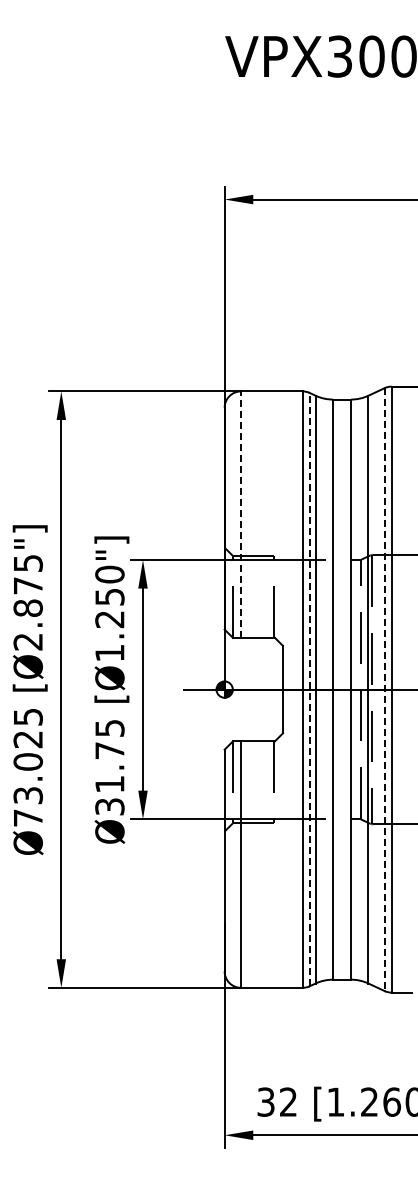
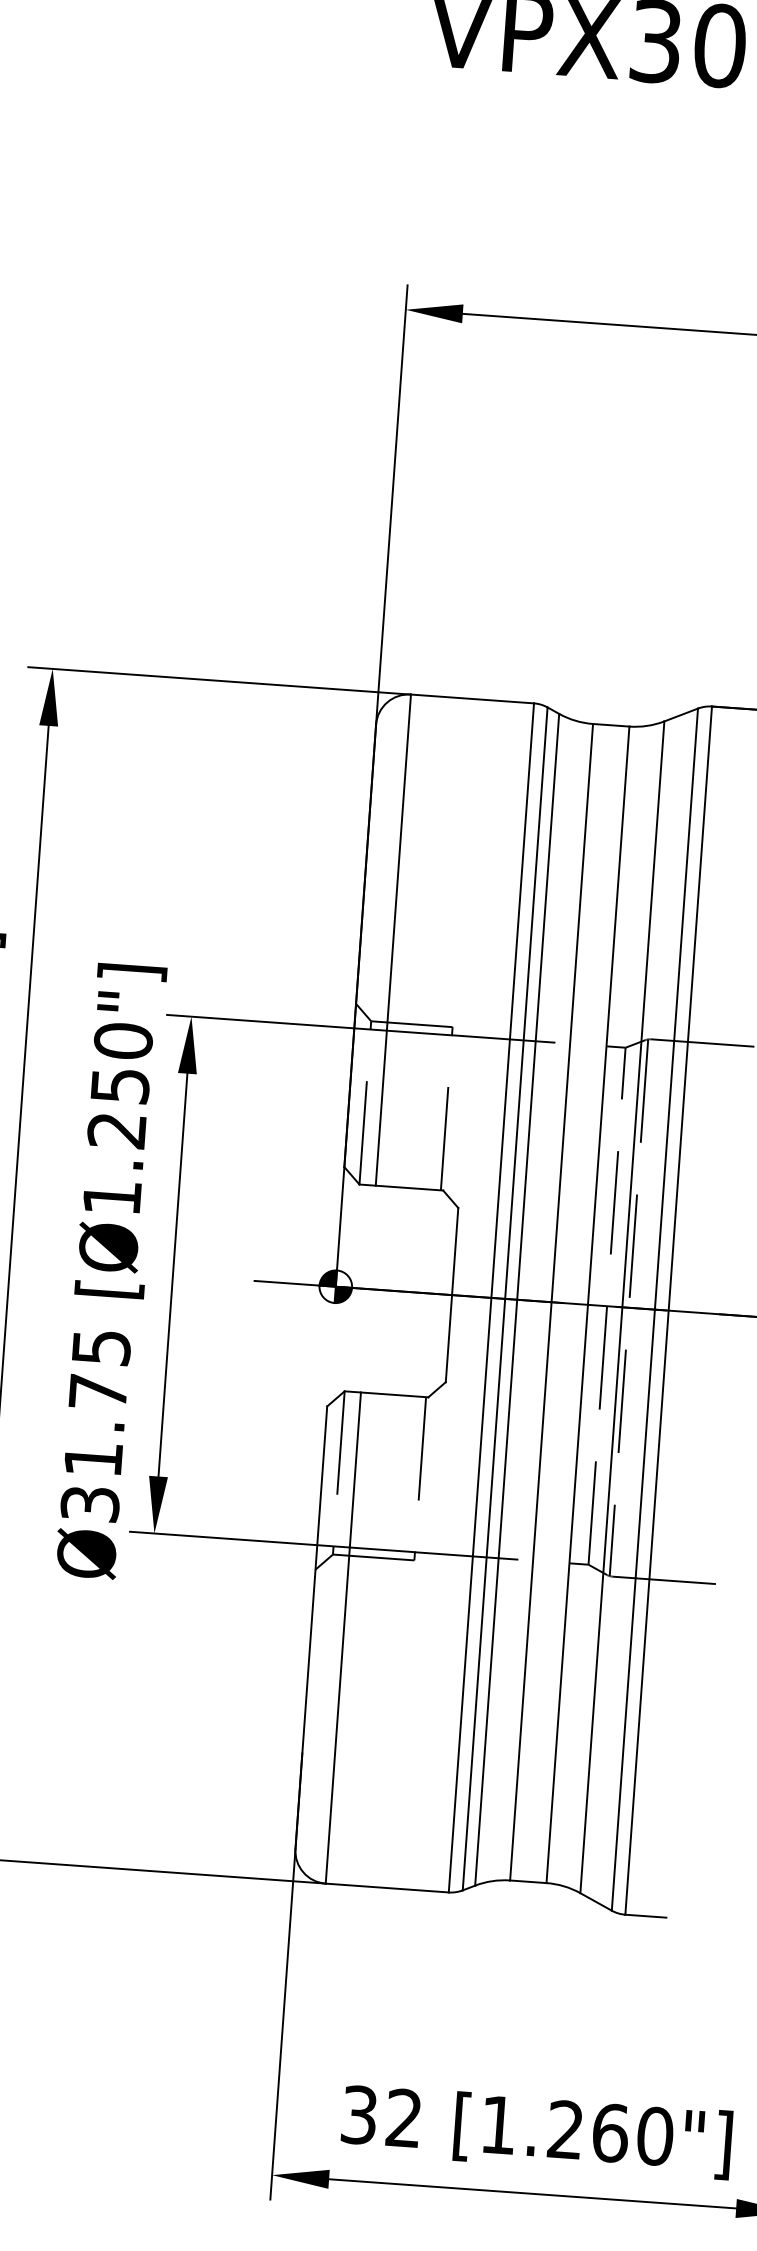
line: (241, 514) -> (394, 940), dashed -> solid
line: (309, 689) -> (504, 1298), dashed -> solid
line: (384, 690) -> (654, 1311), dashed -> solid

